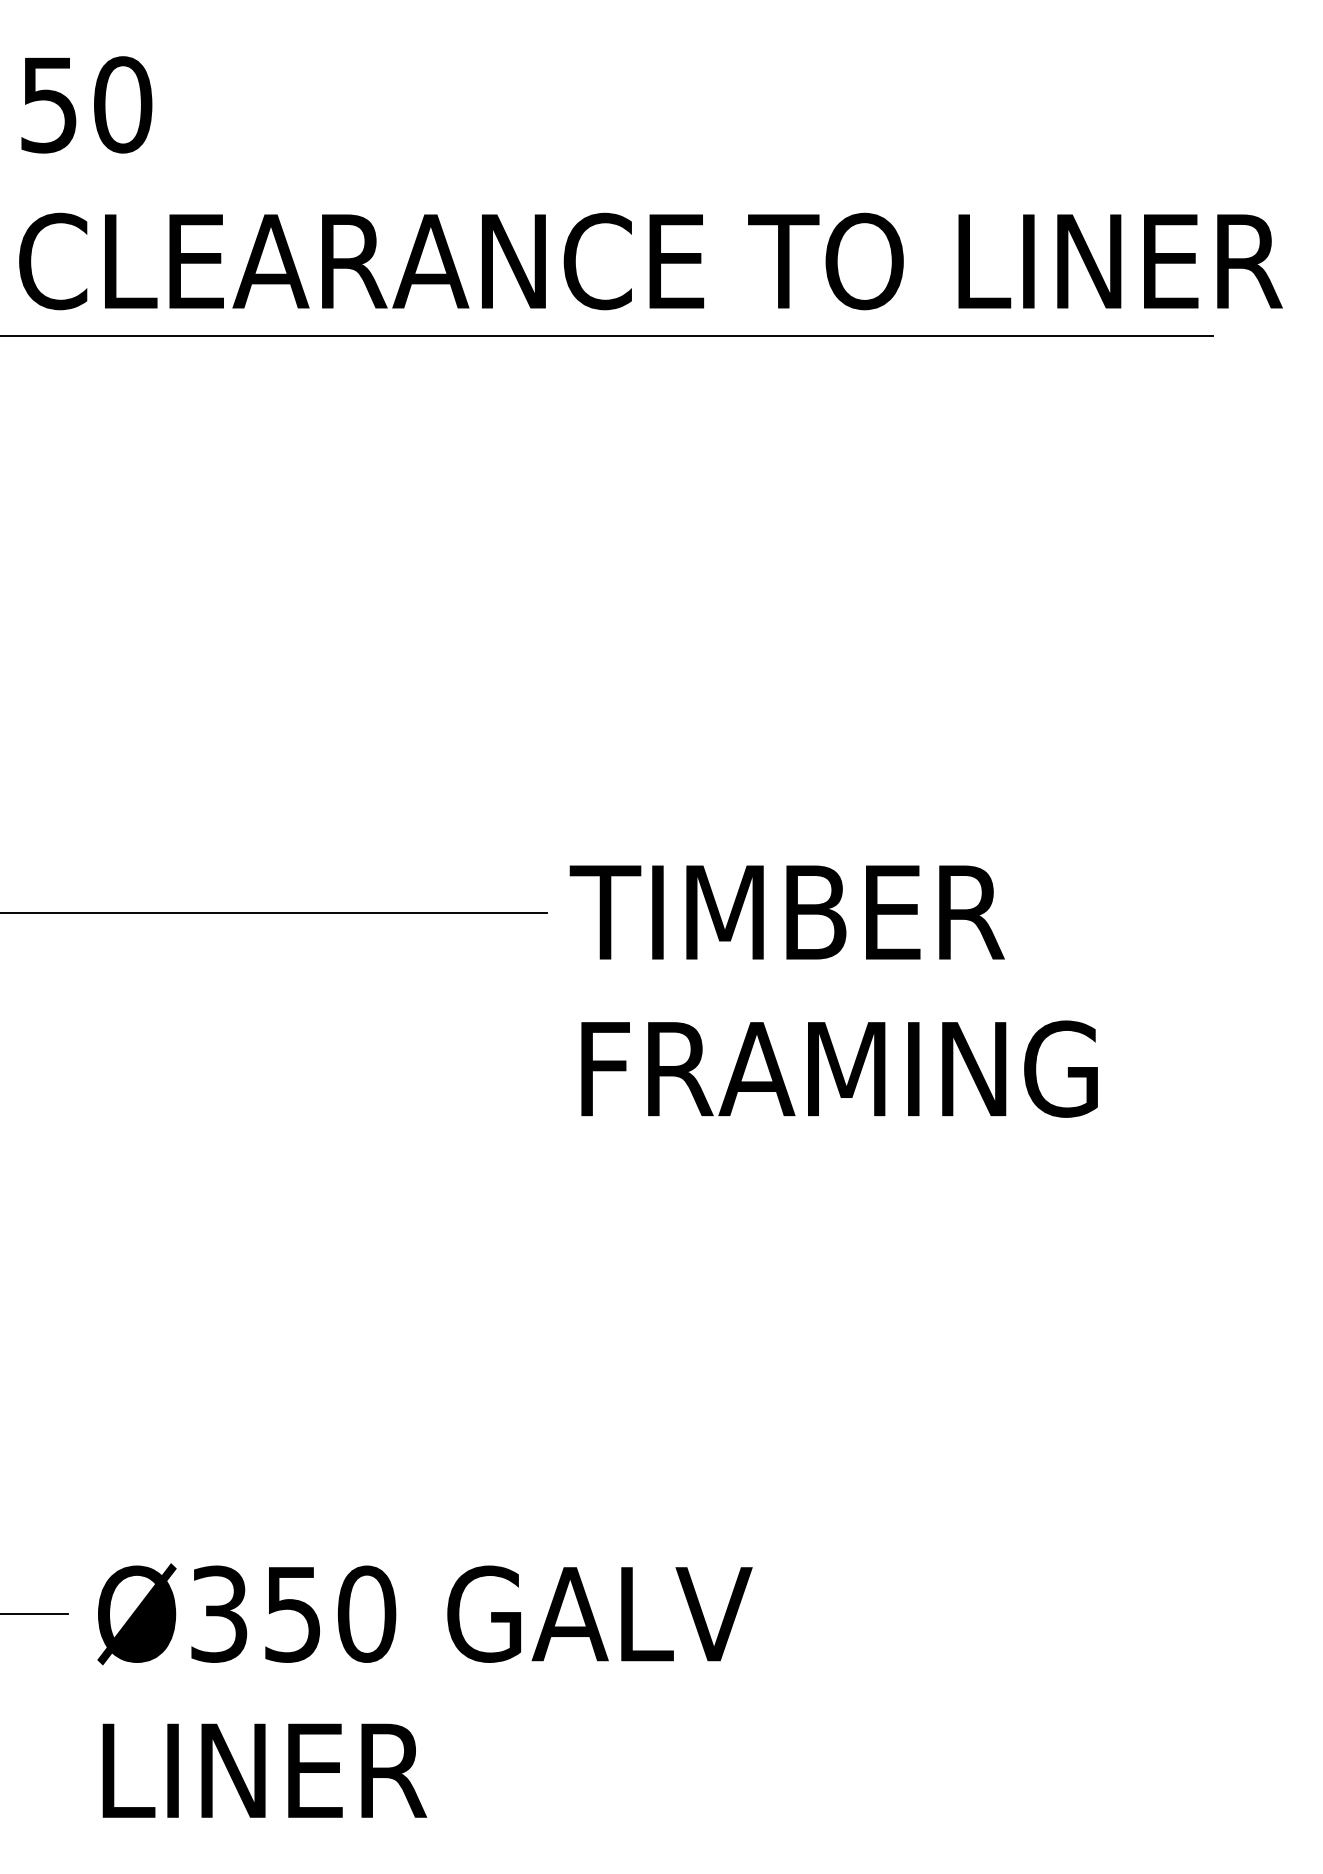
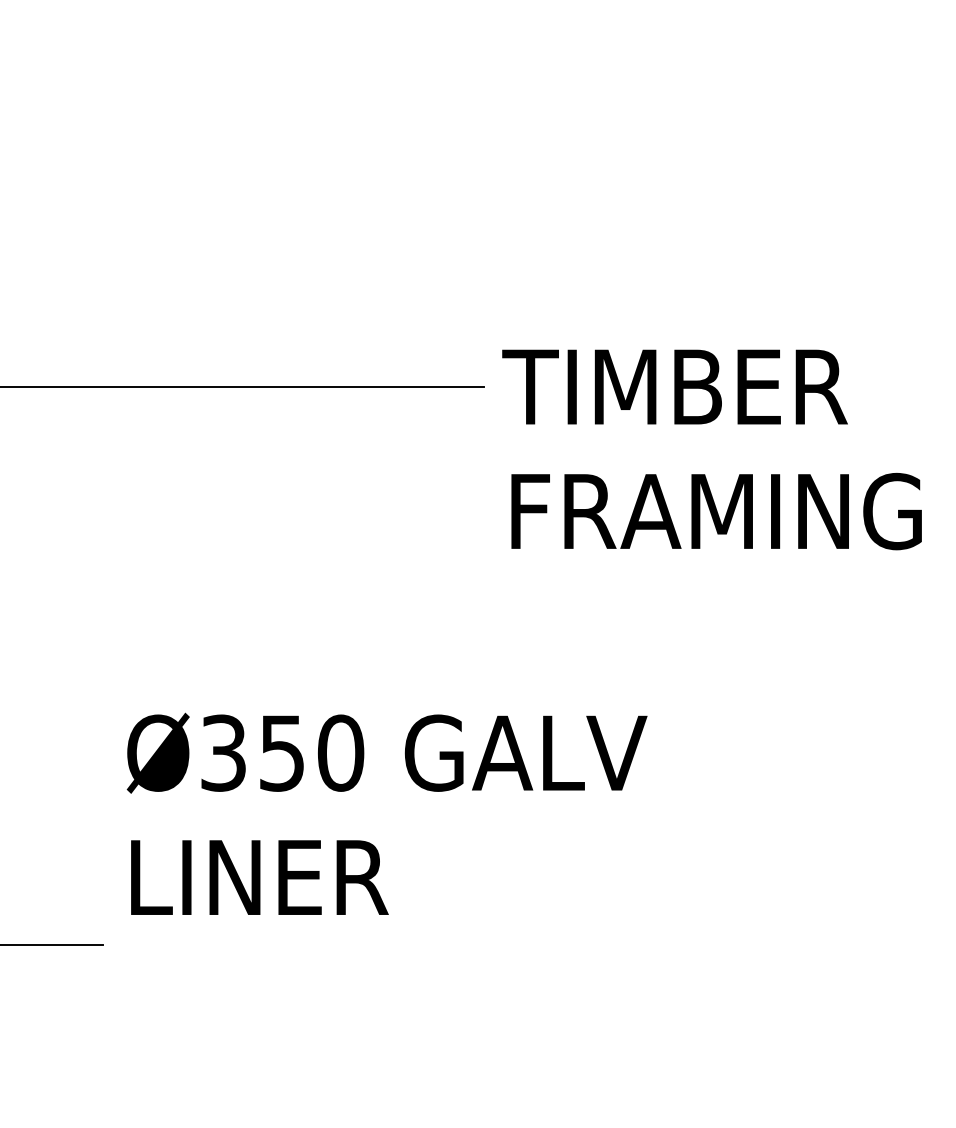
text: (424, 1690) -> (386, 813), moved

